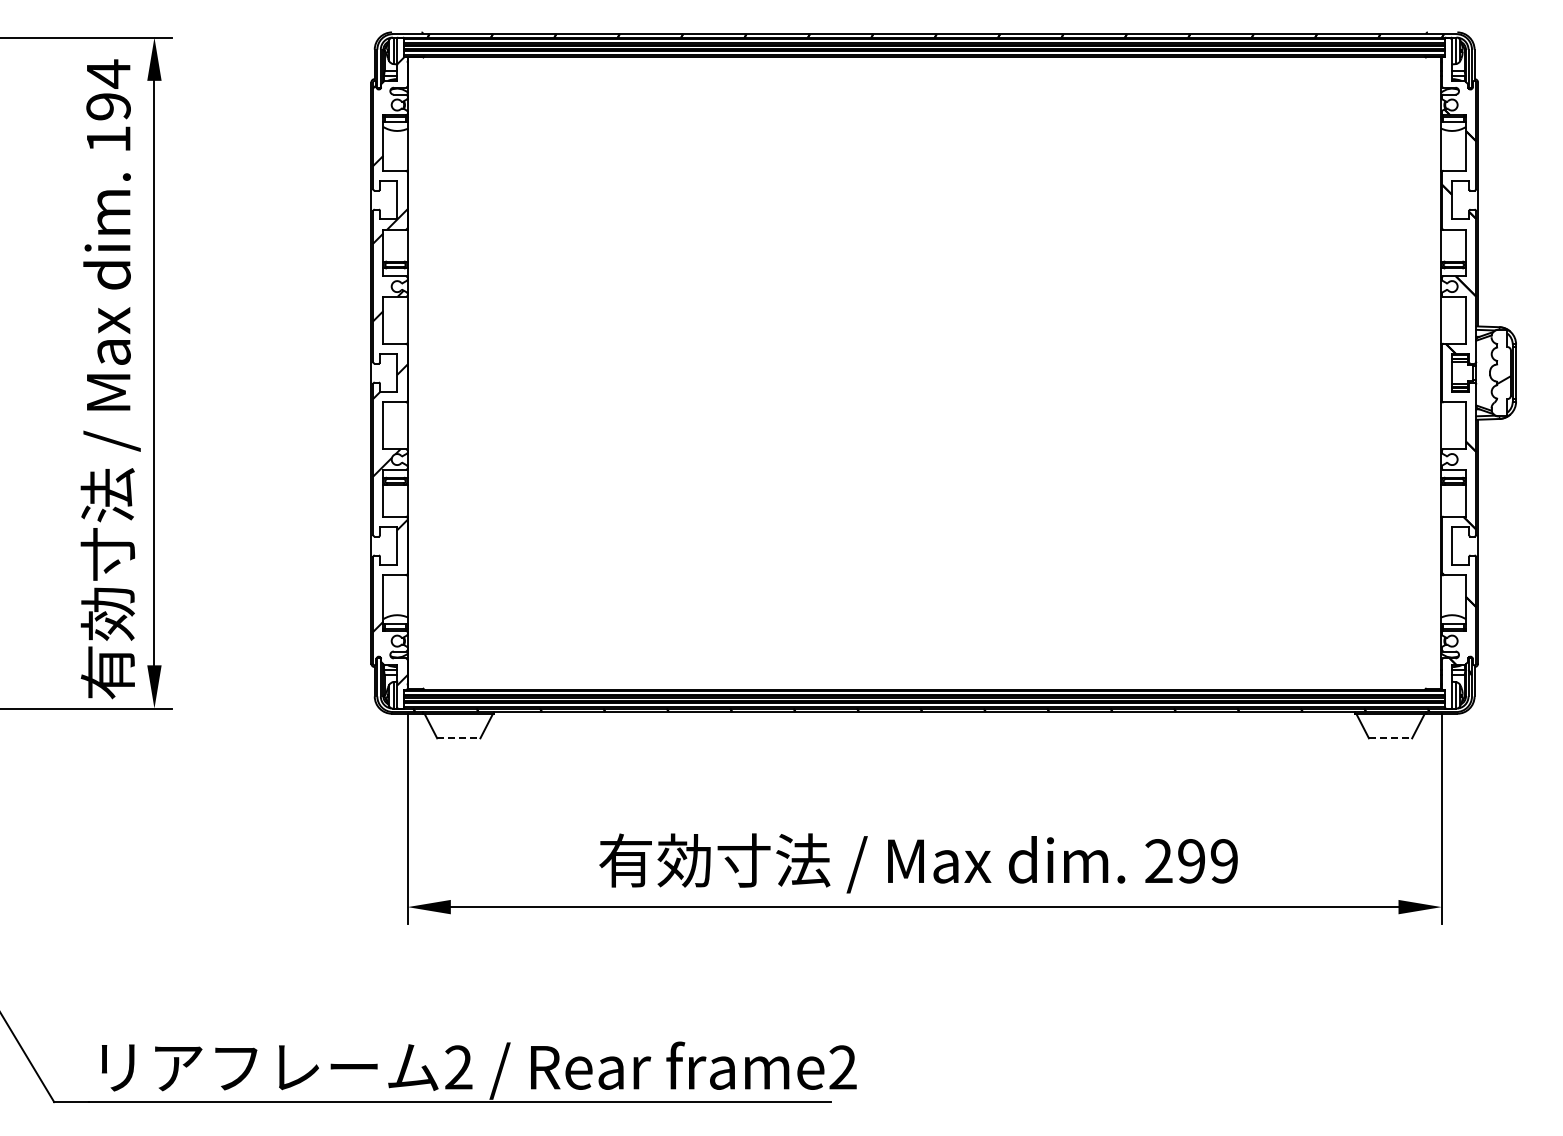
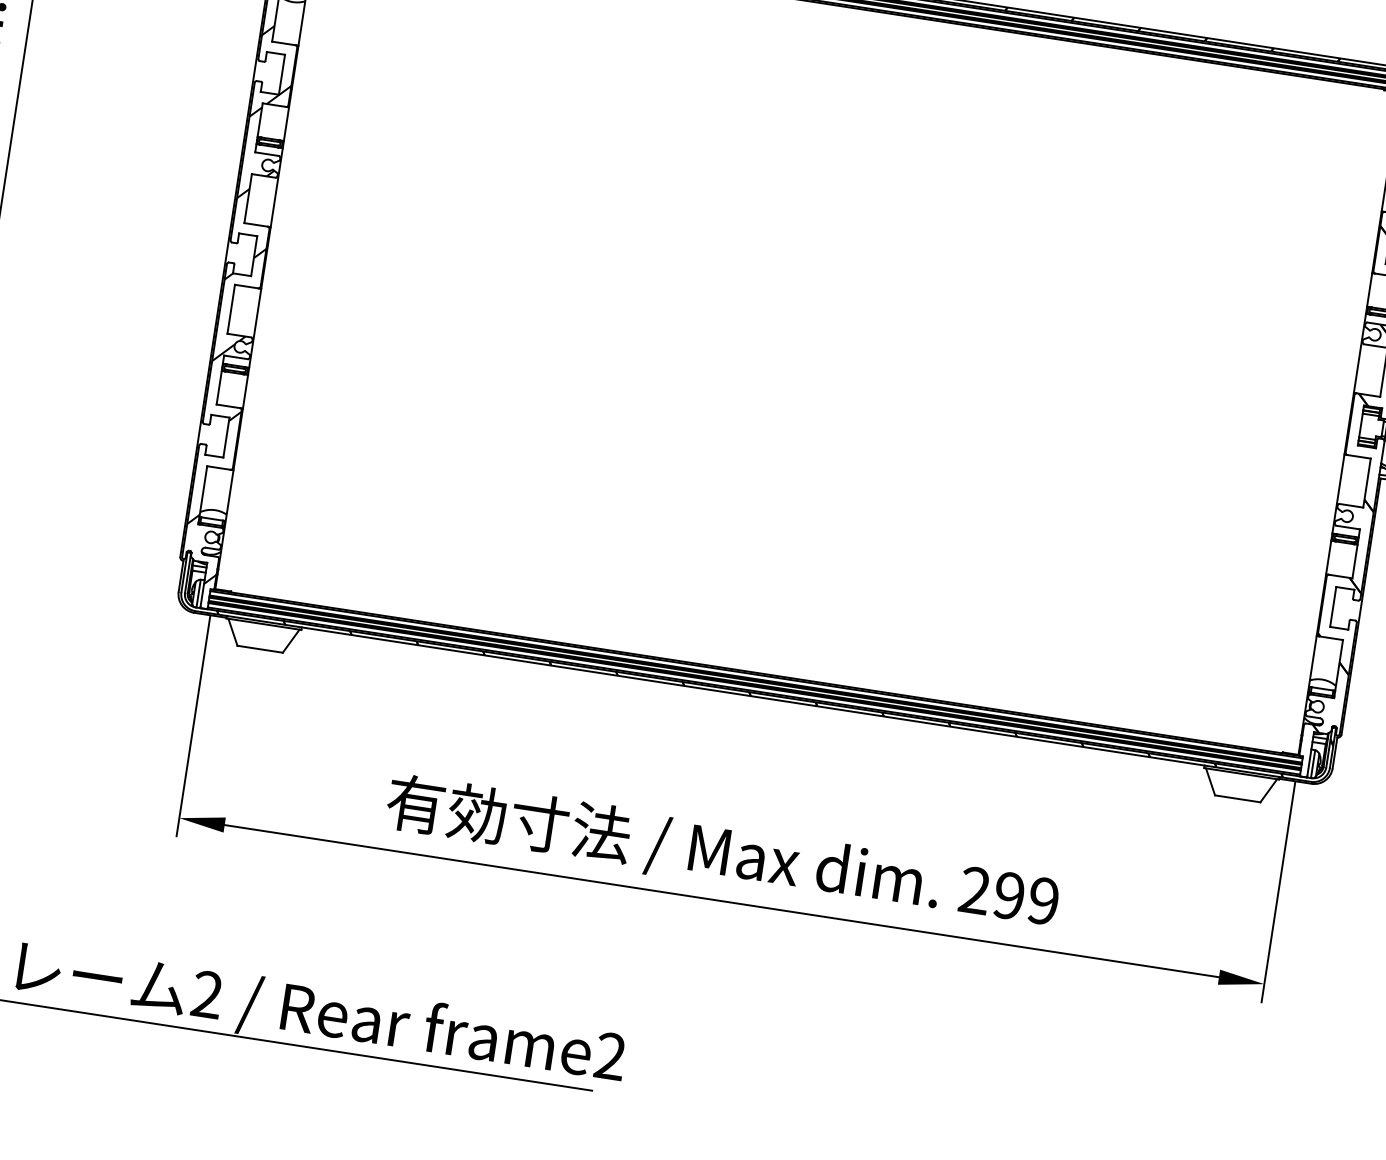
line: (458, 738) -> (259, 649), dashed -> solid
line: (1390, 738) -> (1237, 799), dashed -> solid

